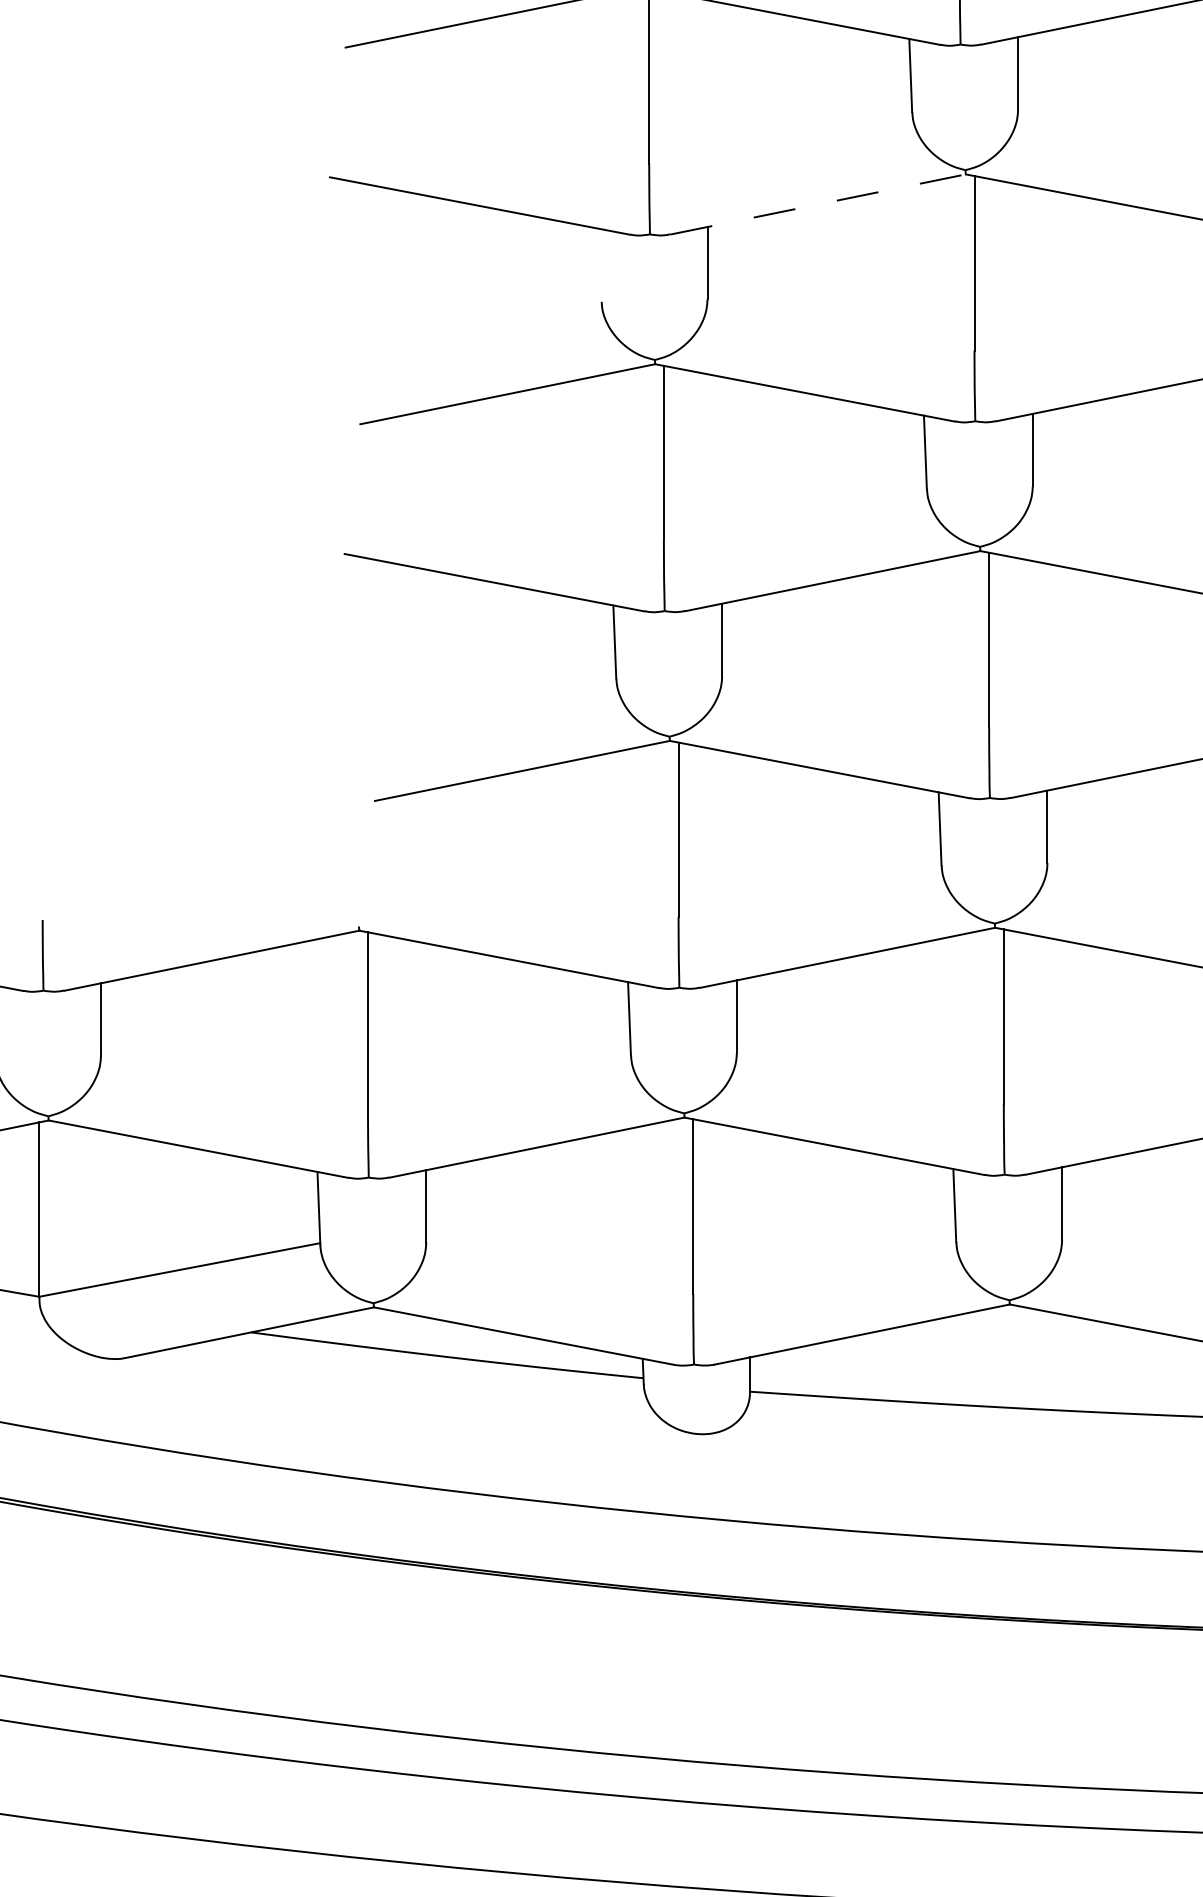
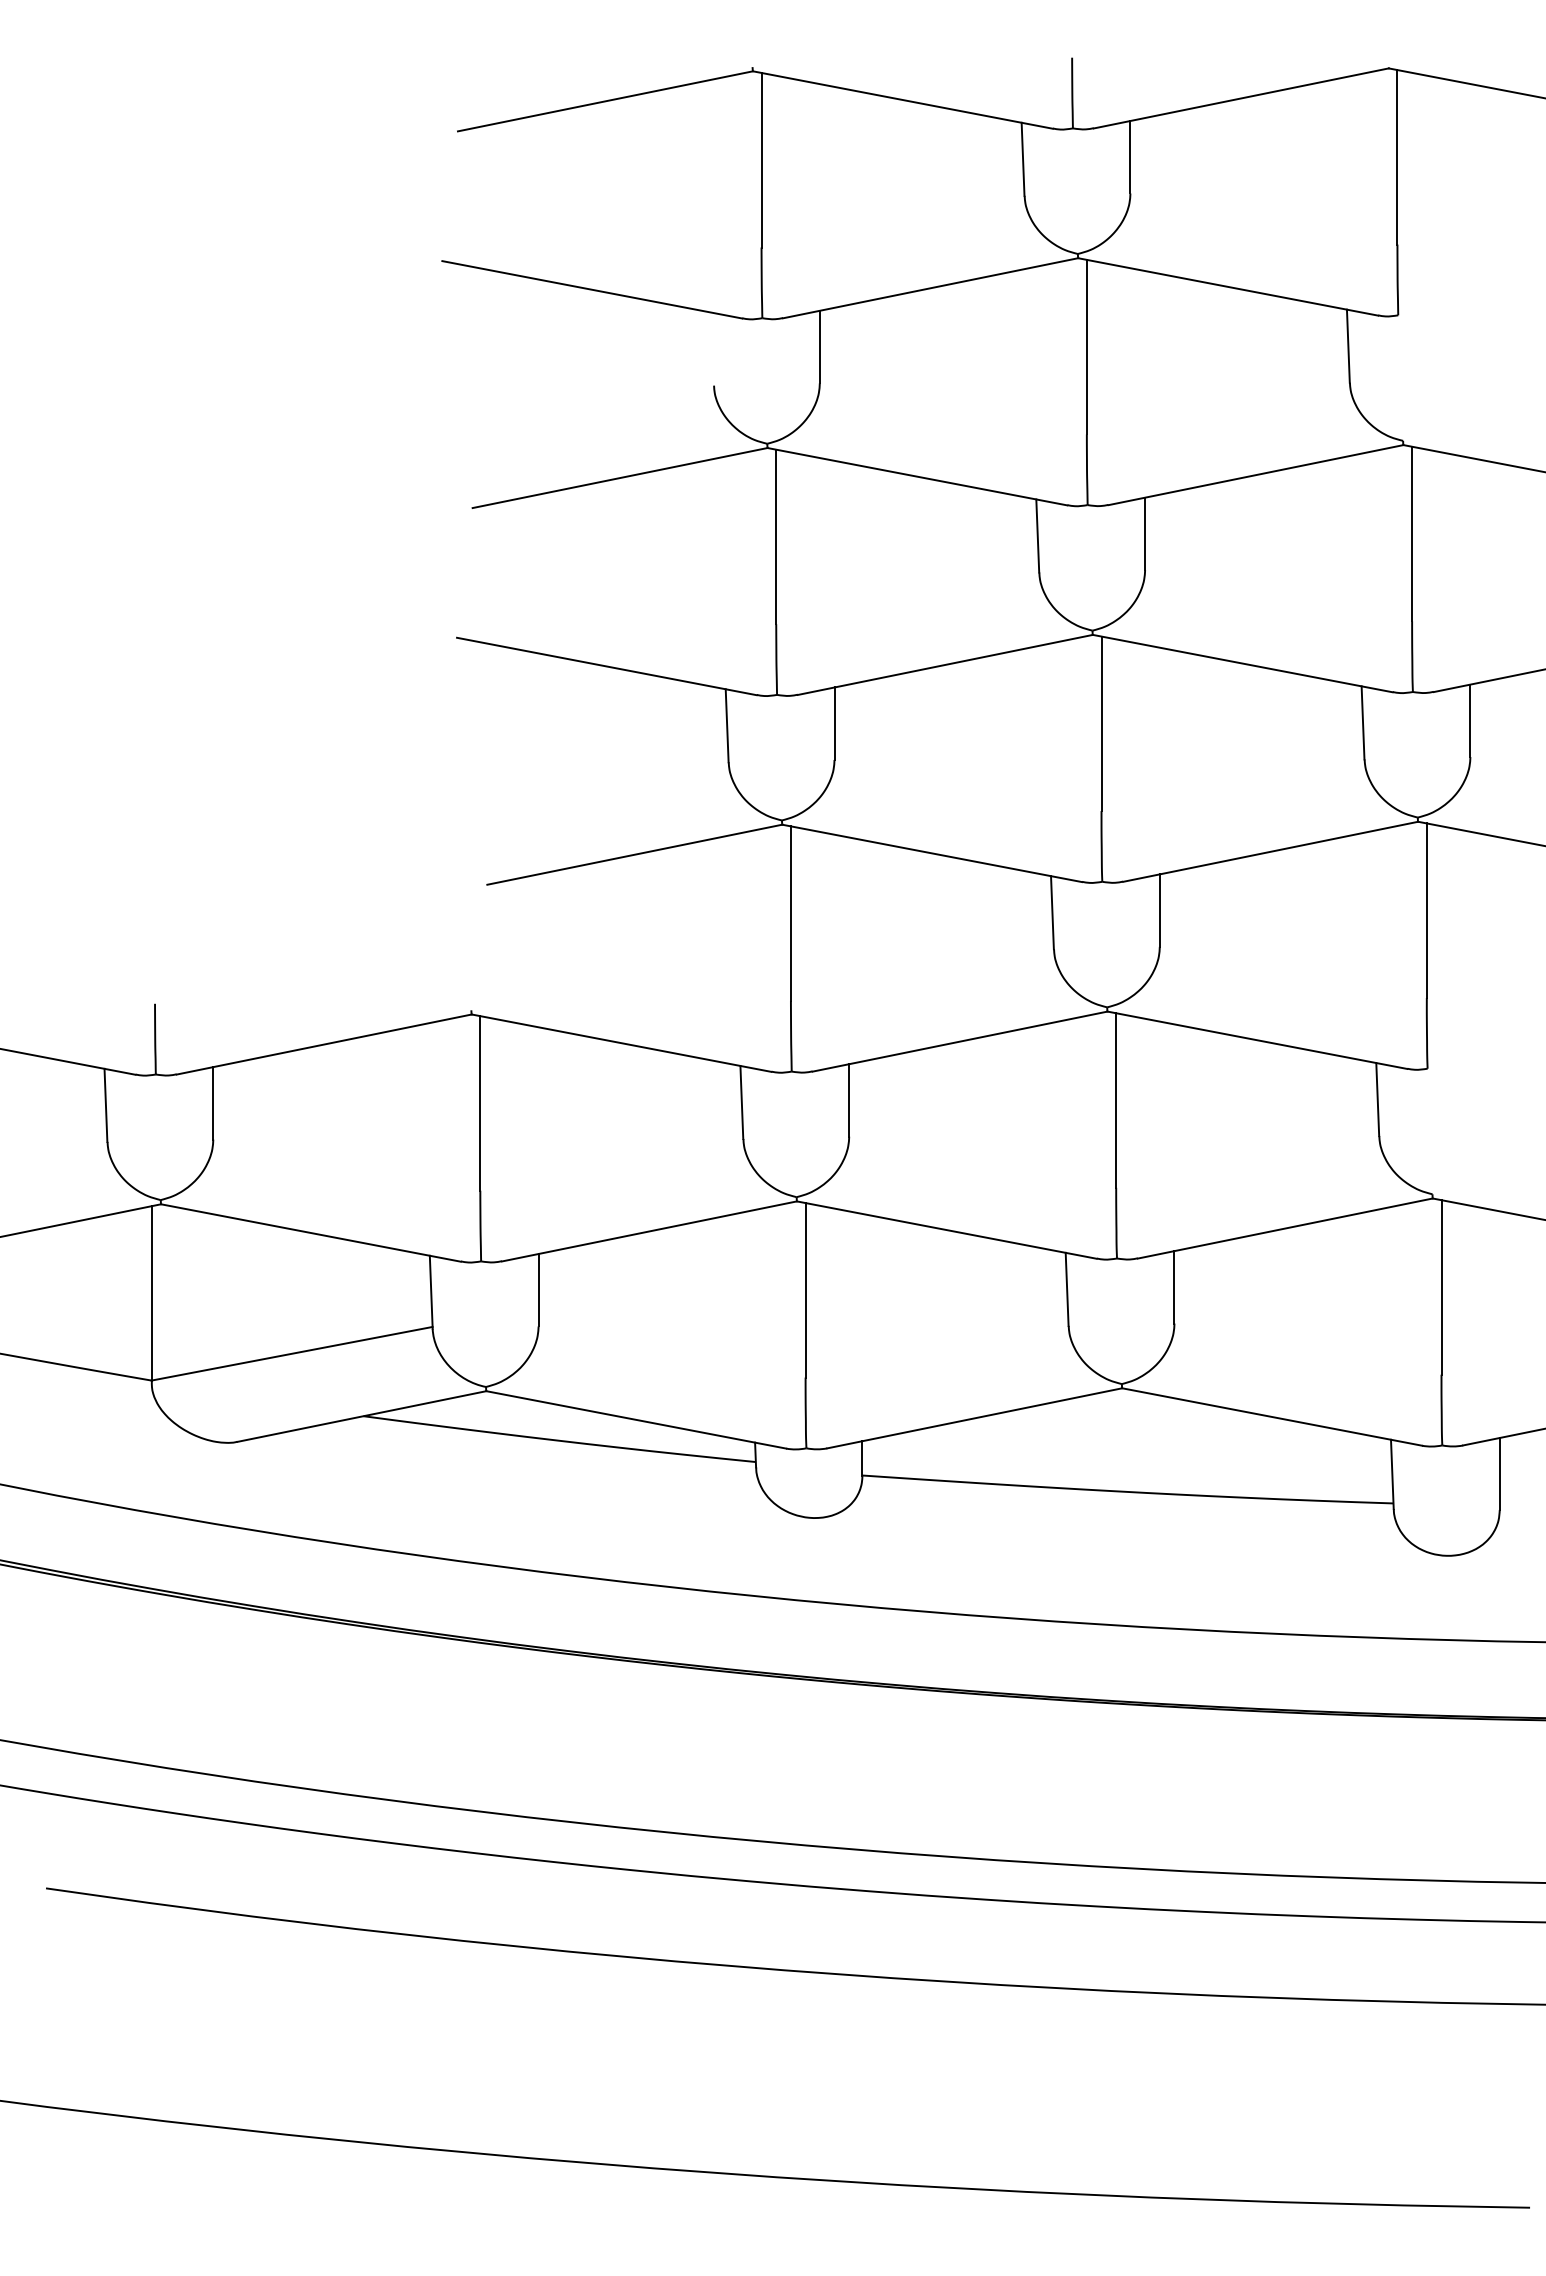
line: (818, 204) -> (930, 288), dashed -> solid

